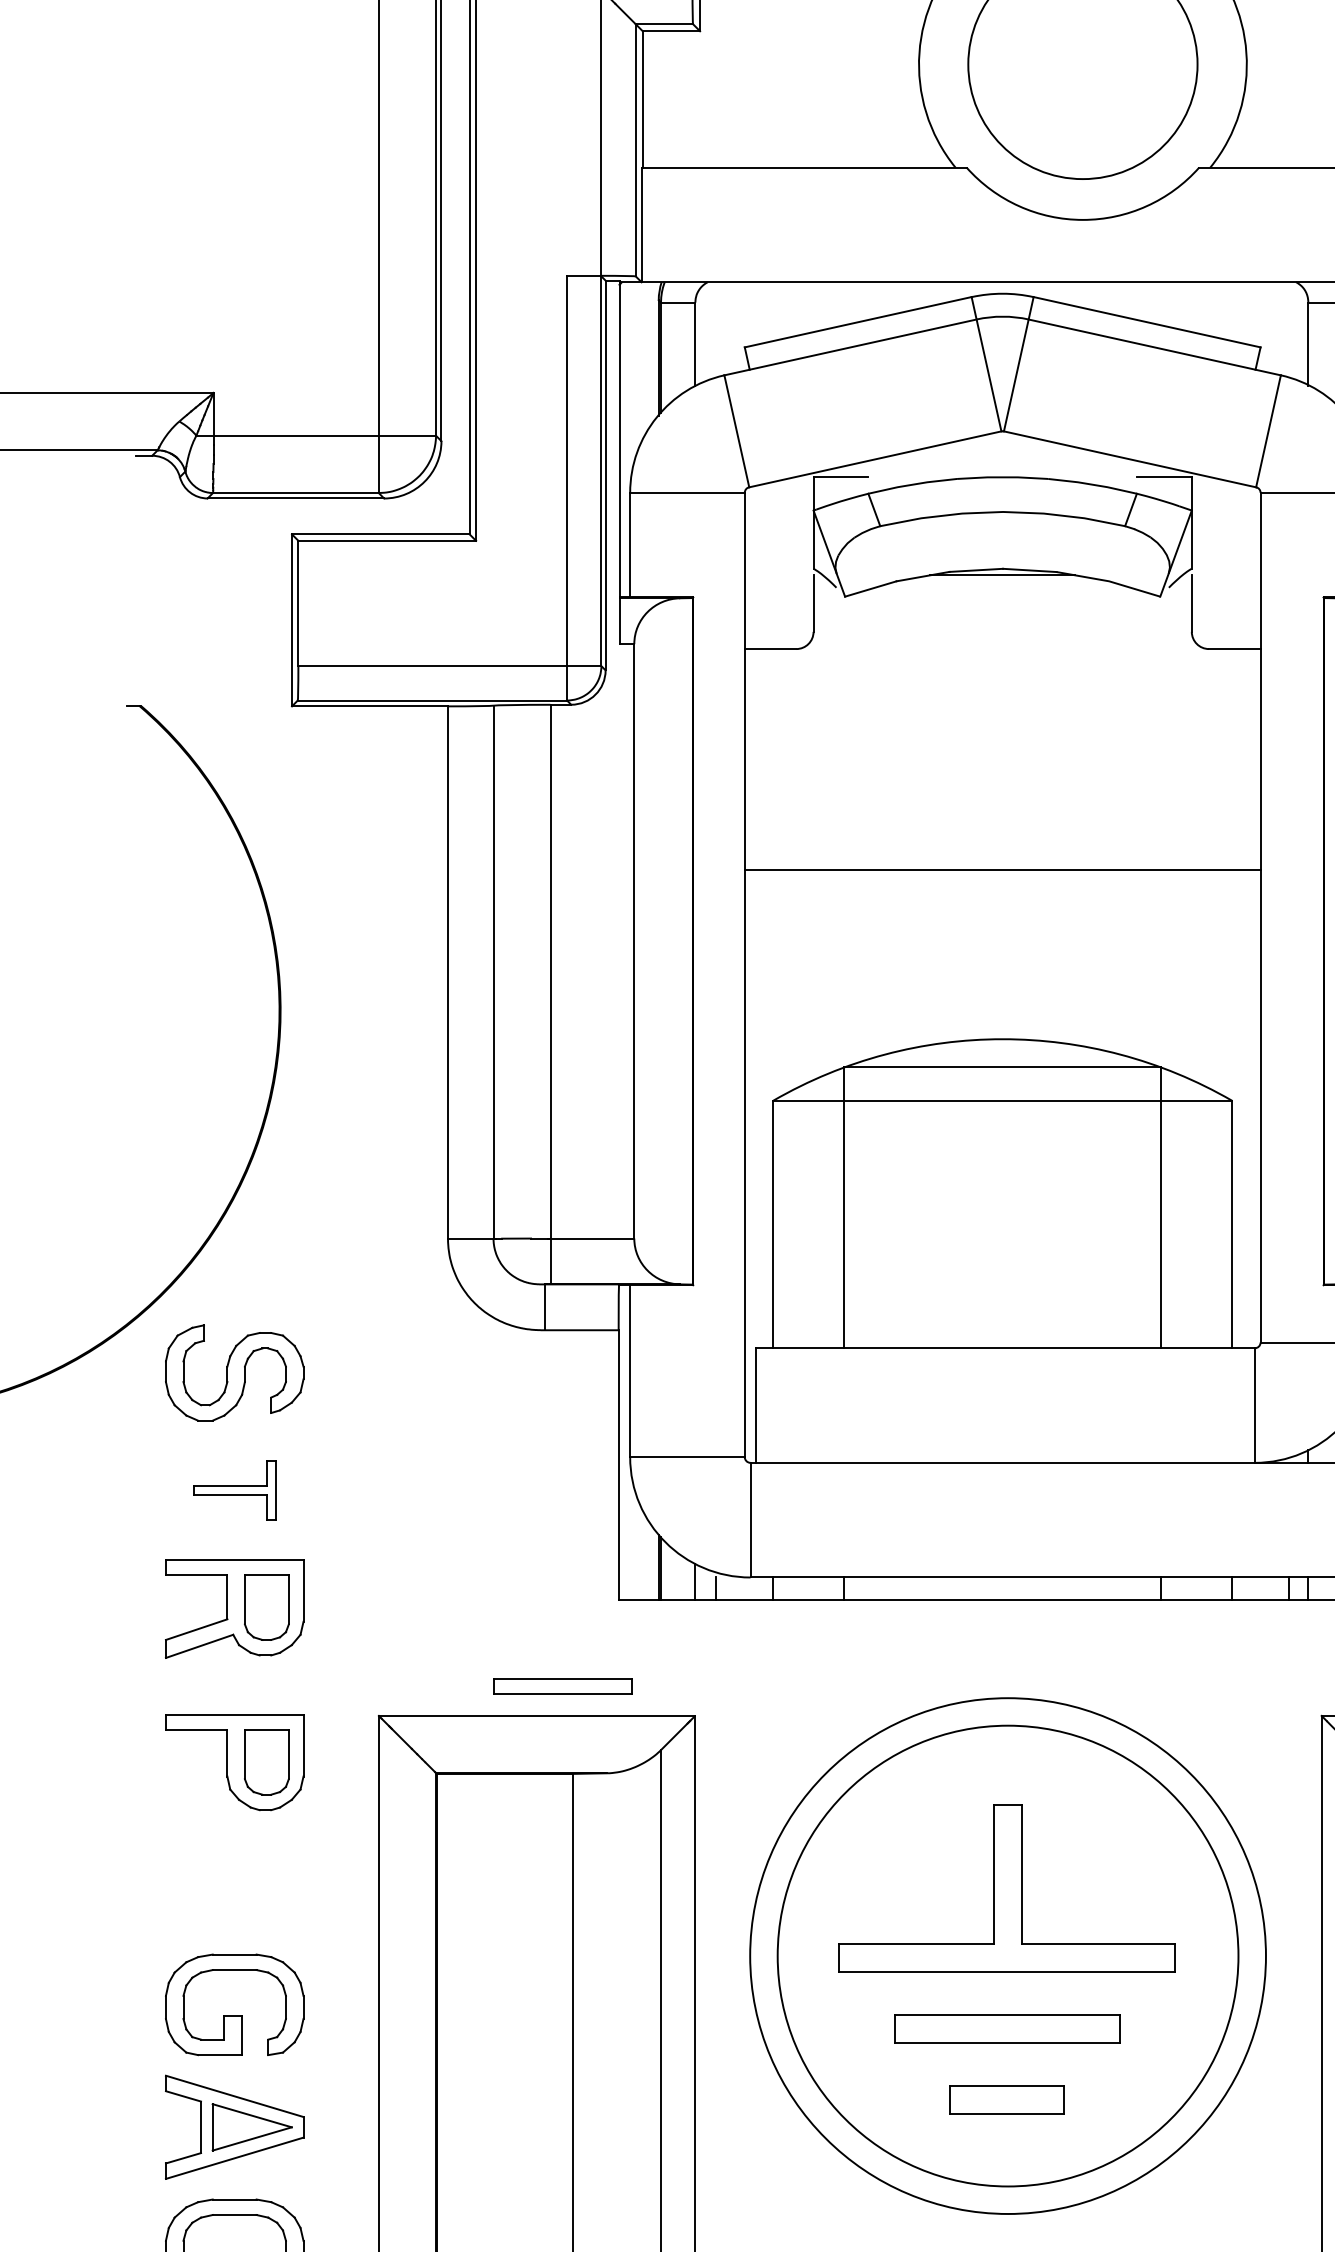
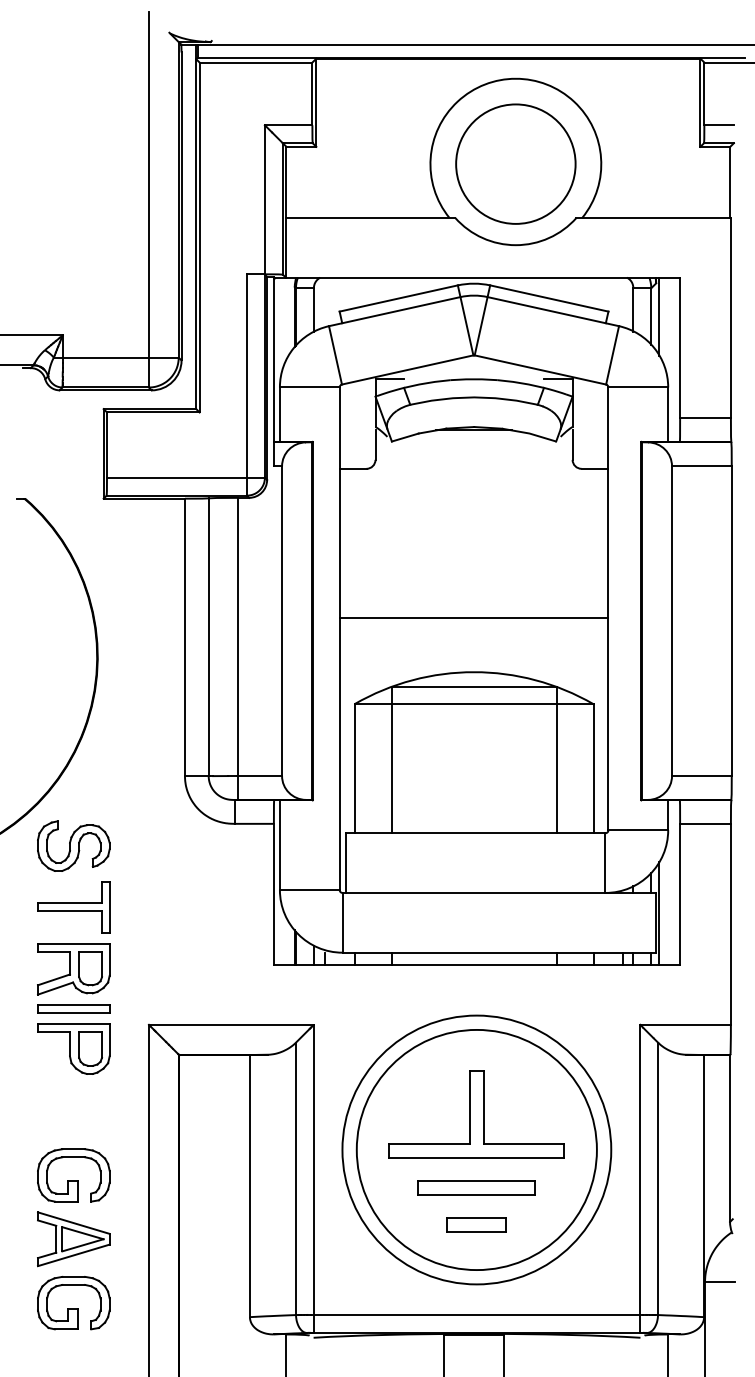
line: (1001, 870) -> (473, 618), moved
part: (234, 1490) -> (73, 907), size x1.67
part: (562, 1684) -> (73, 1008), moved

